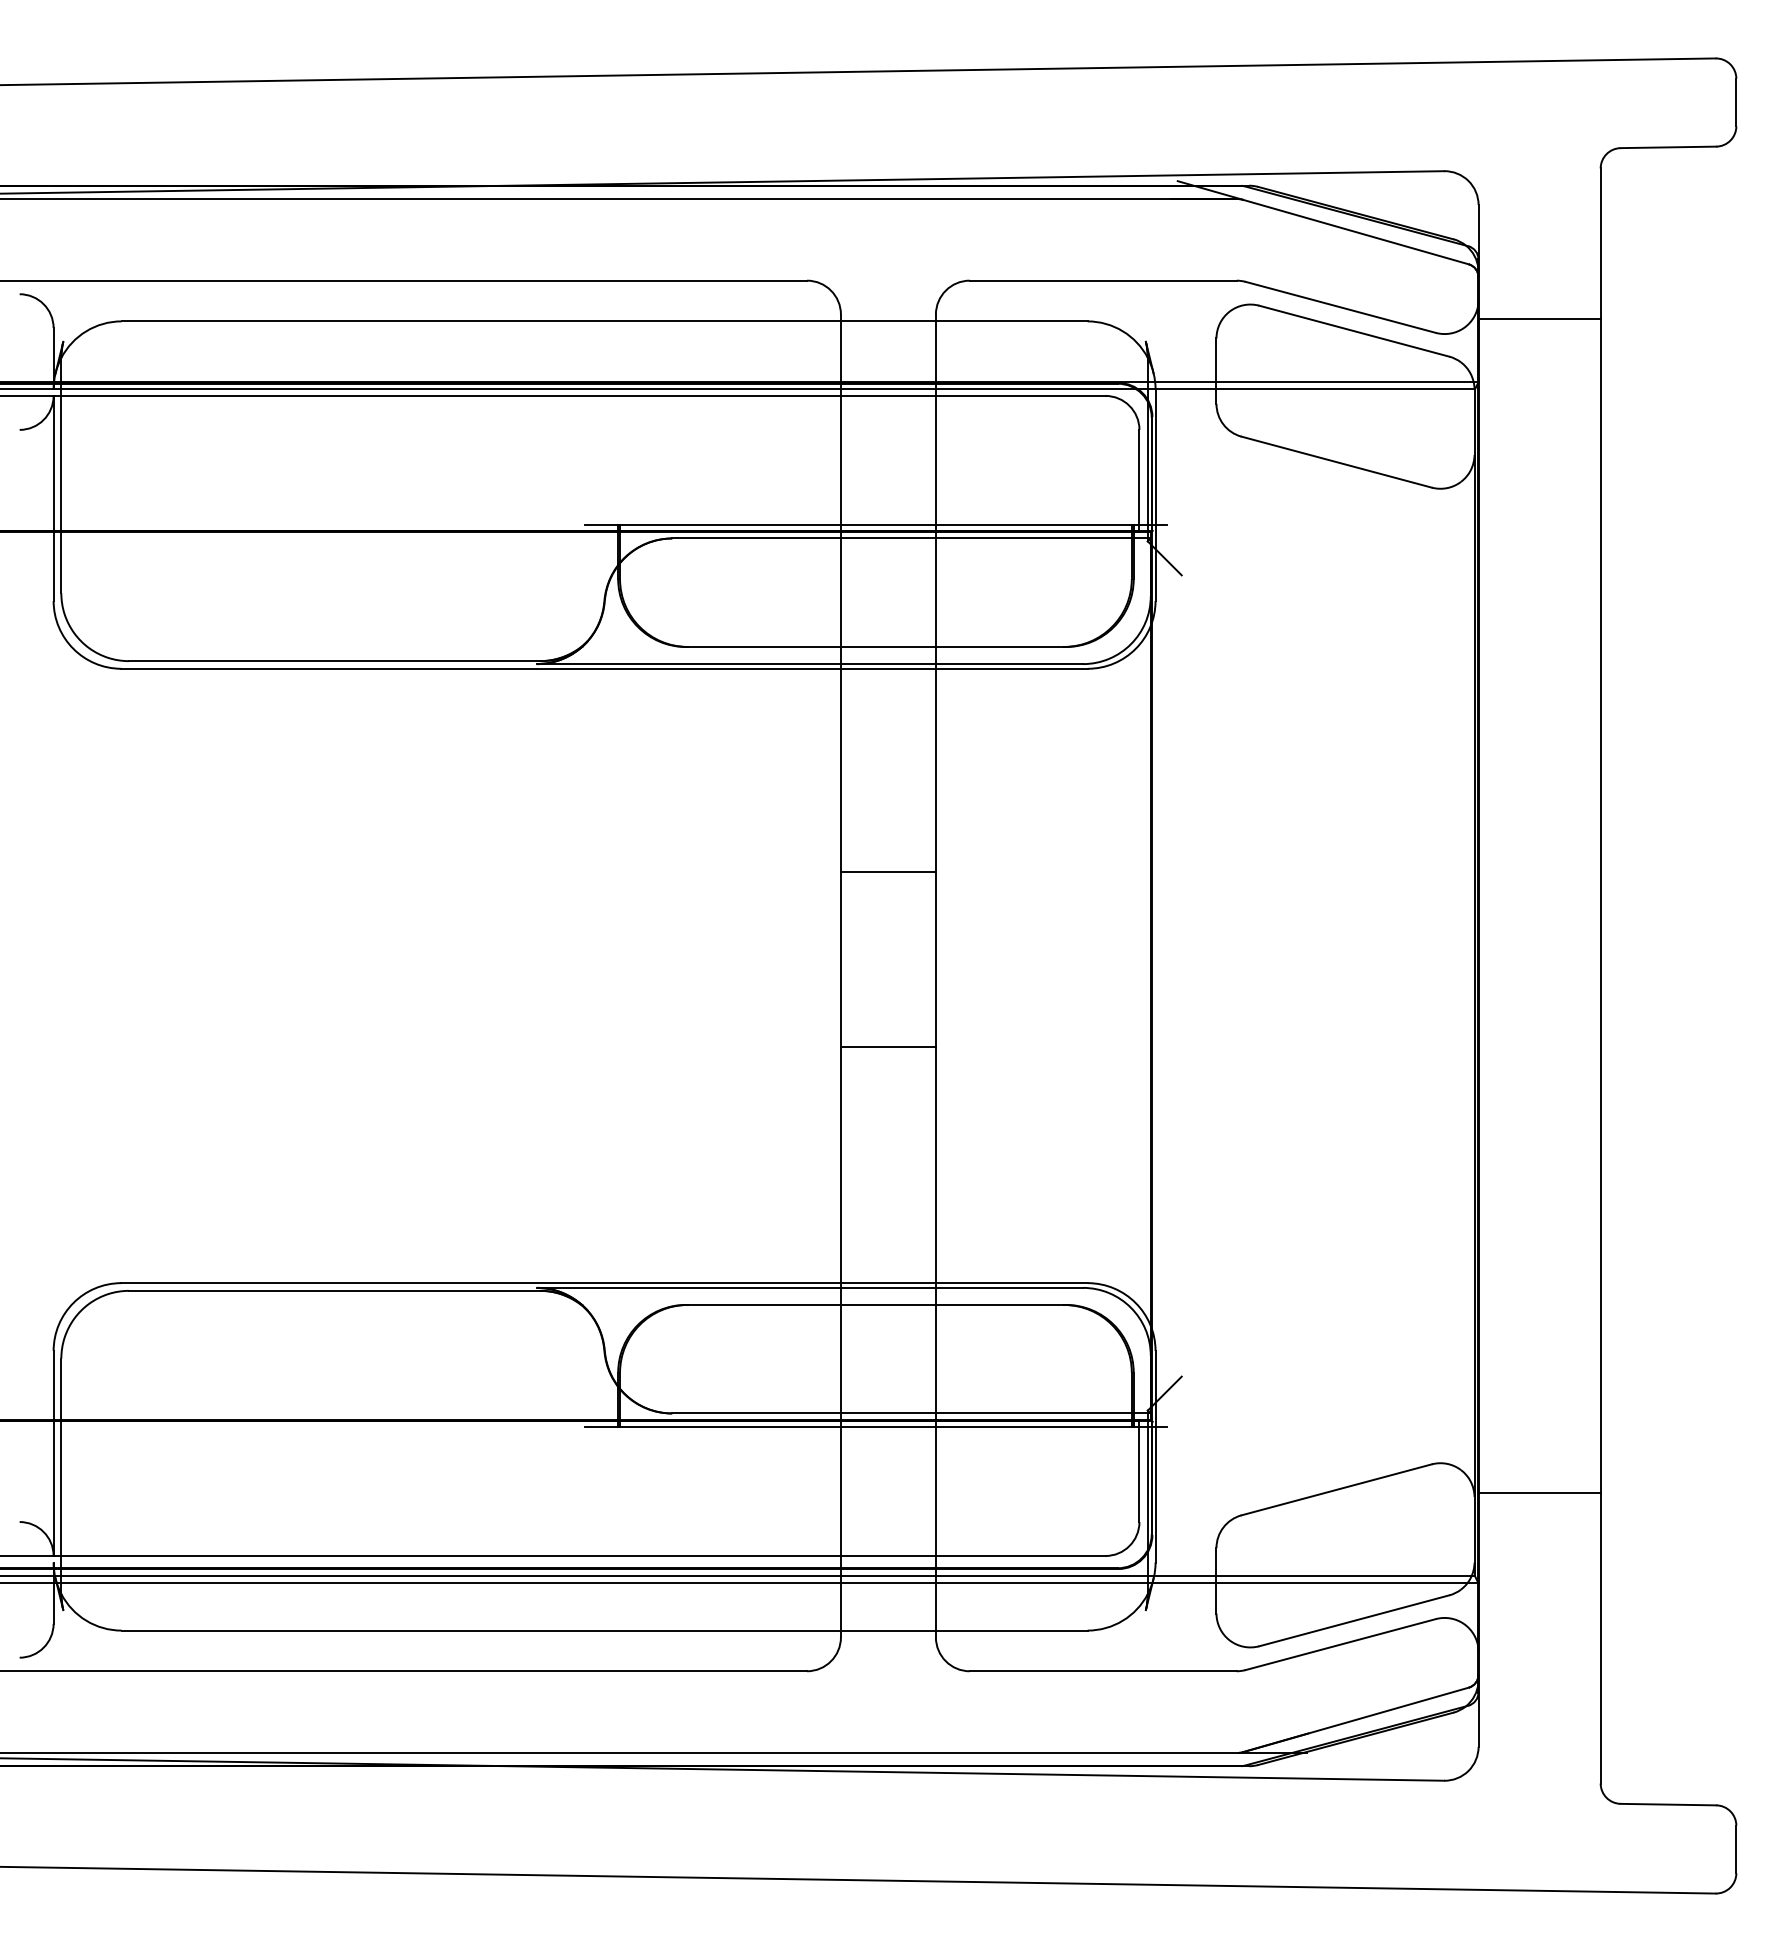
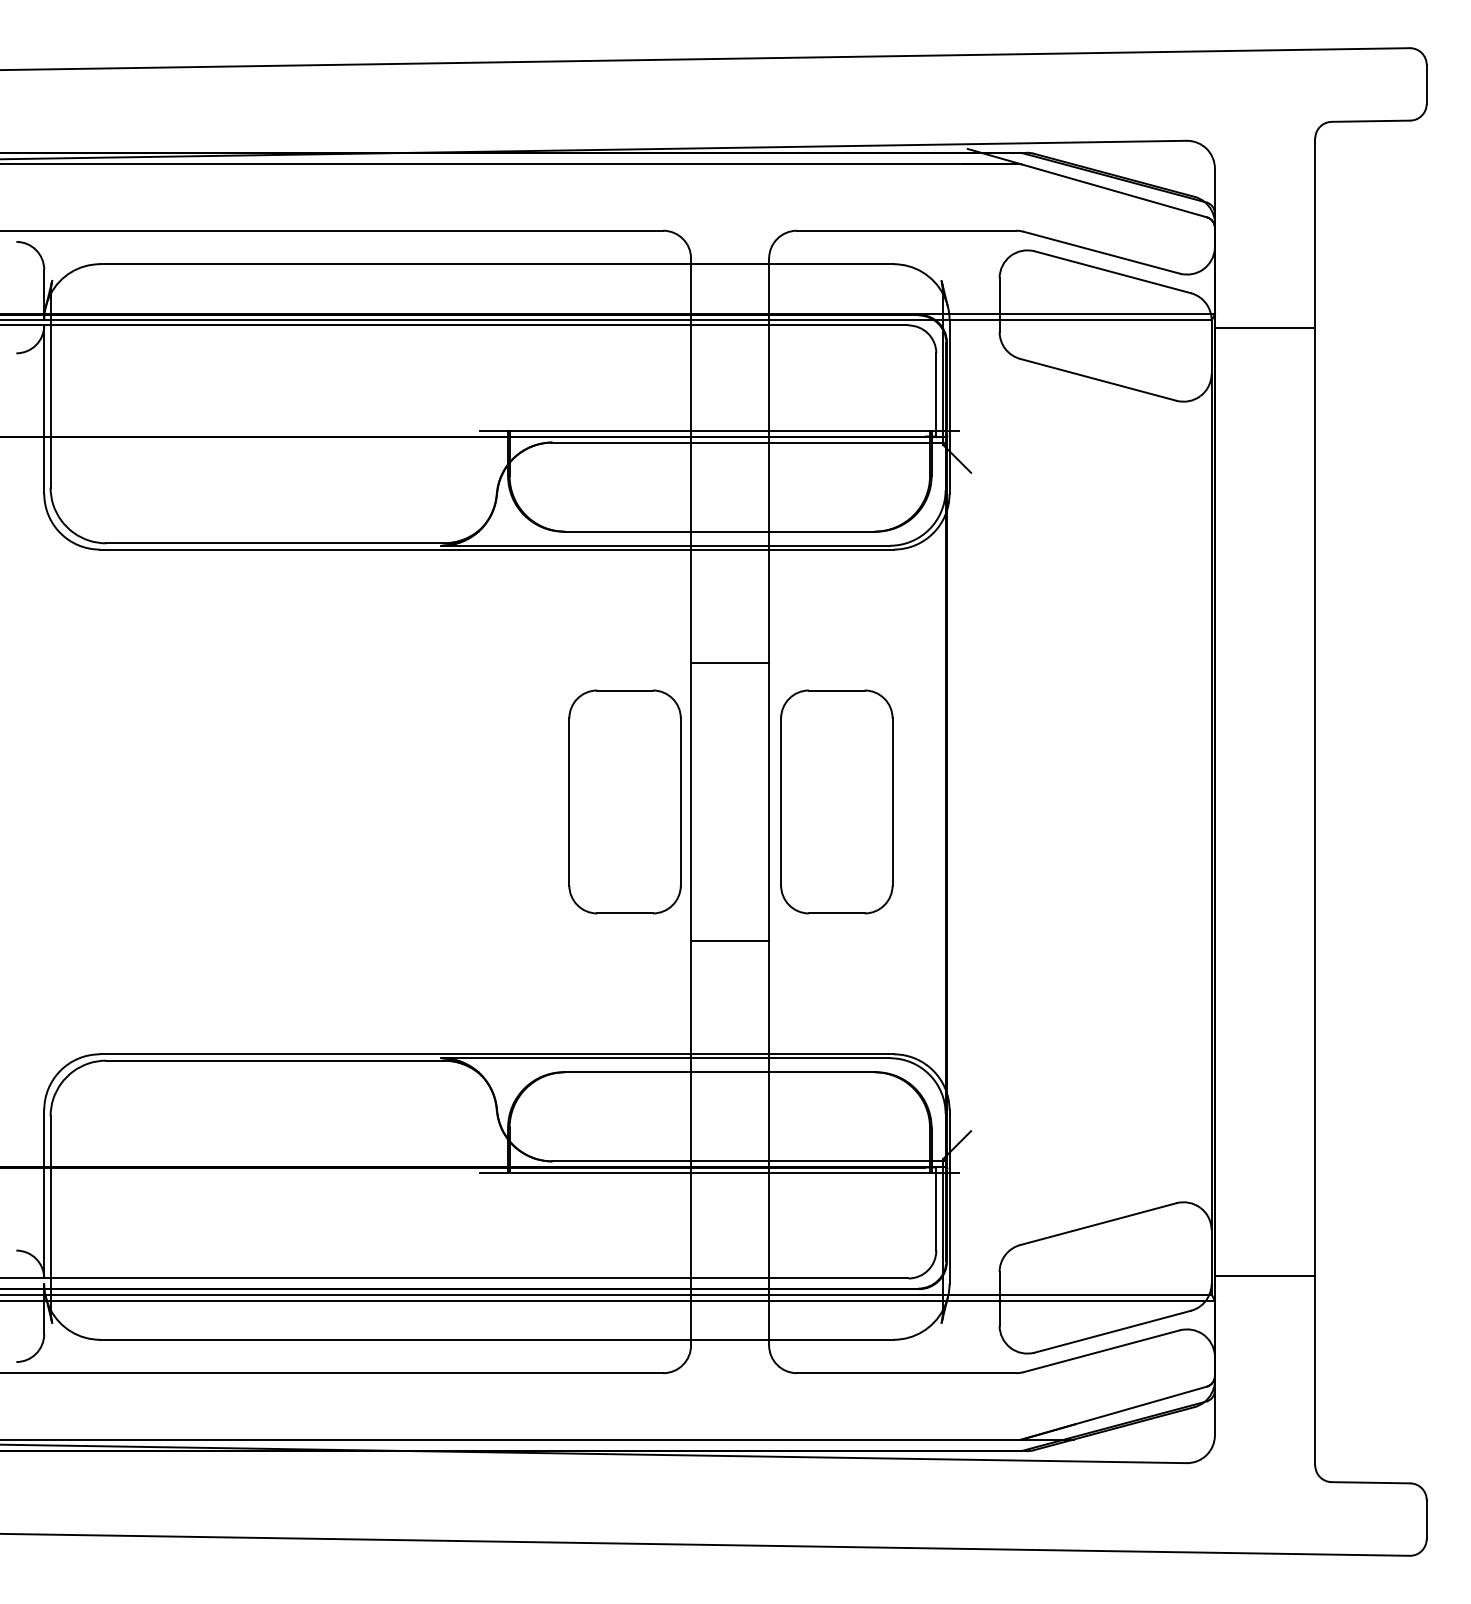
line: (1538, 319) -> (1264, 328), moved
line: (888, 871) -> (730, 662), moved
part: (759, 975) -> (624, 801), added
part: (1017, 975) -> (836, 801), added
line: (888, 1047) -> (730, 941), moved
line: (1538, 1492) -> (1264, 1275), moved

